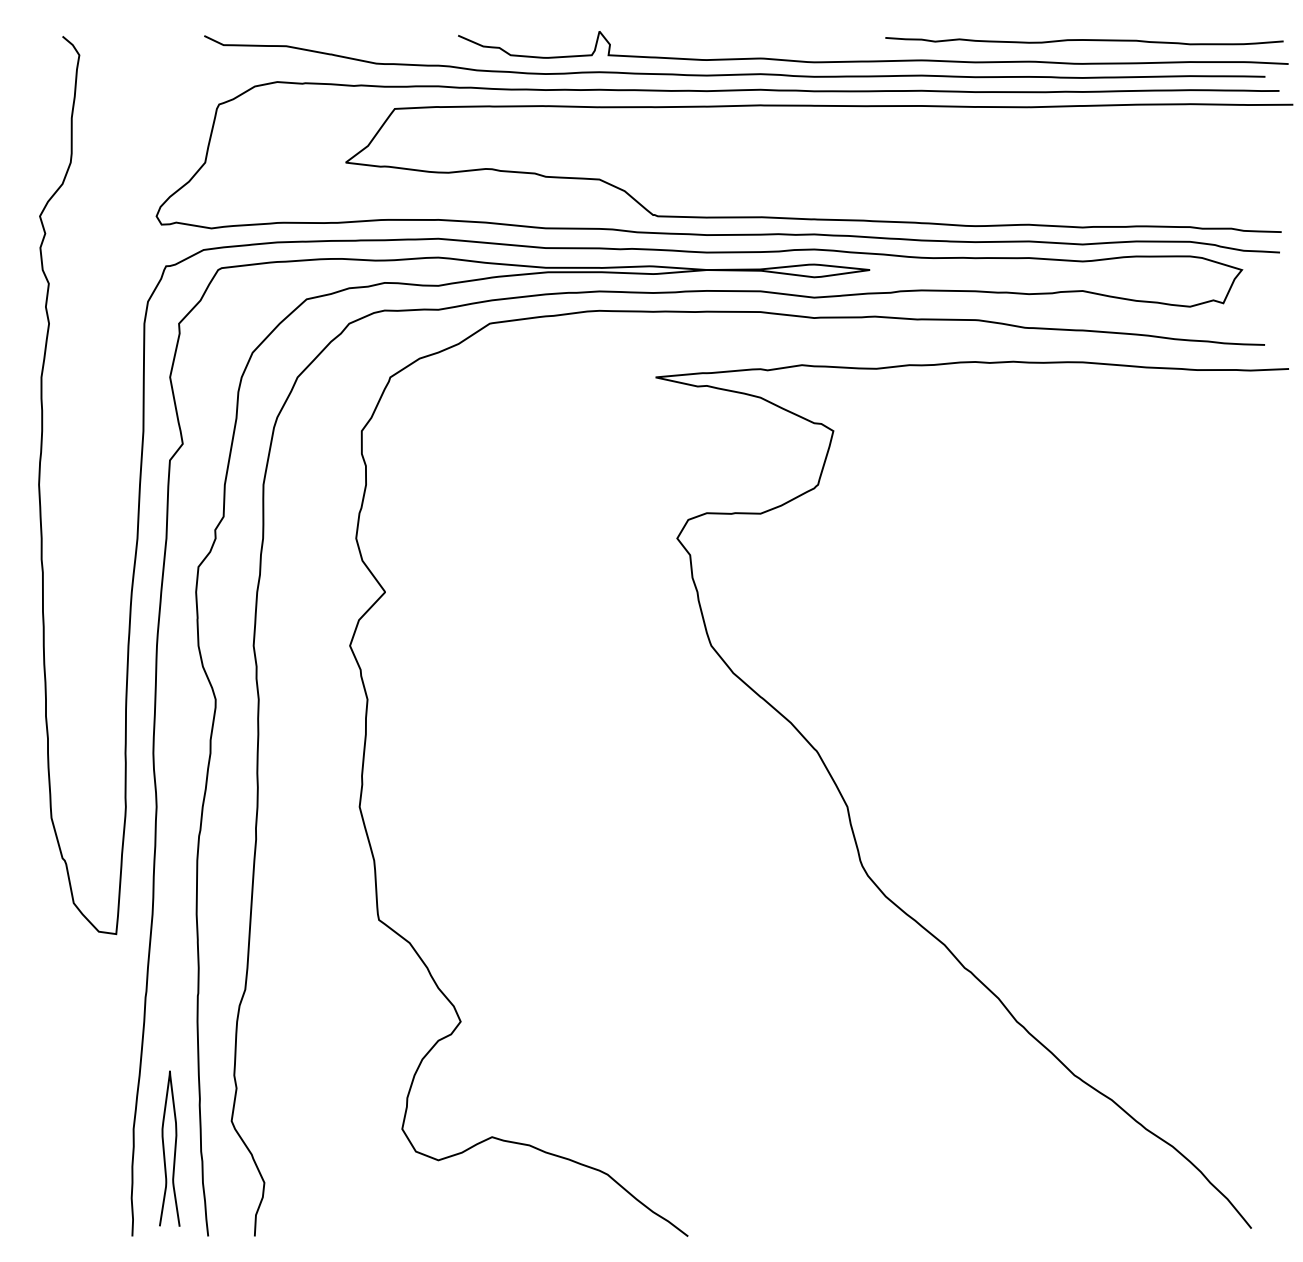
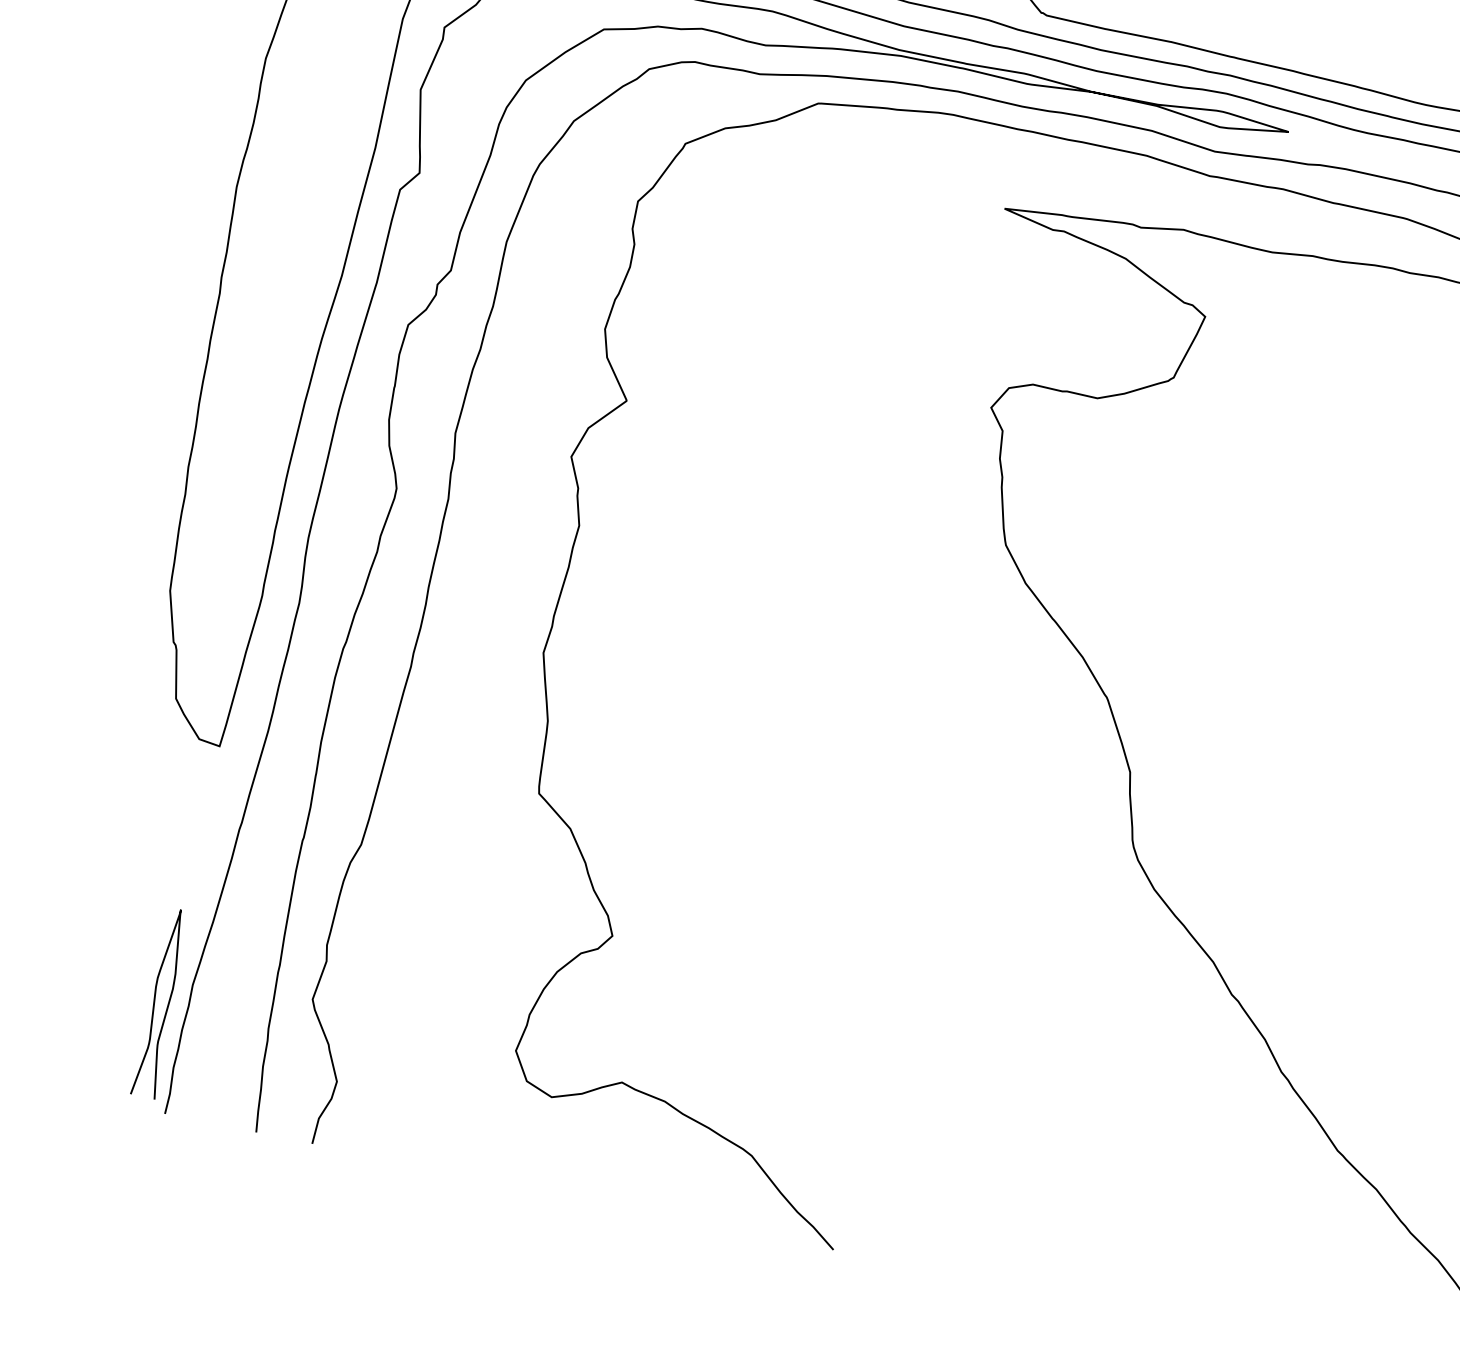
curve: (164, 1148) -> (155, 1001), moved

